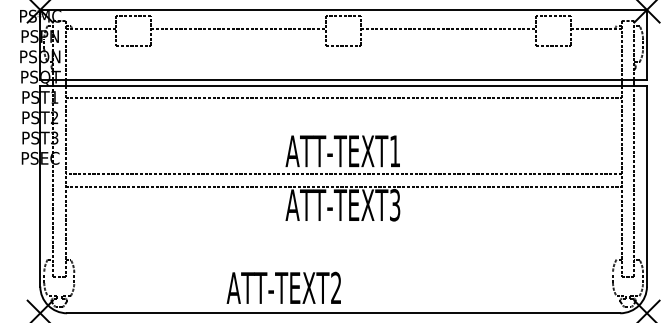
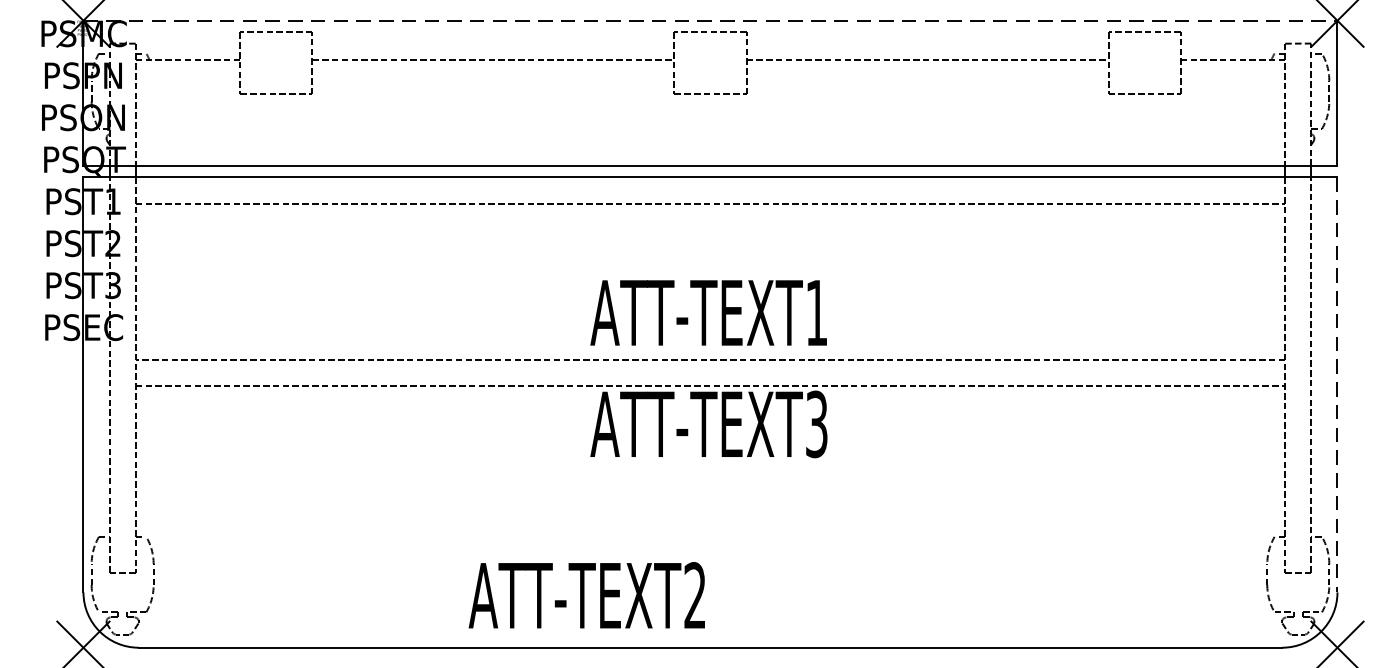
line: (344, 9) -> (712, 19), solid -> dashed
line: (646, 186) -> (1336, 385), solid -> dashed

